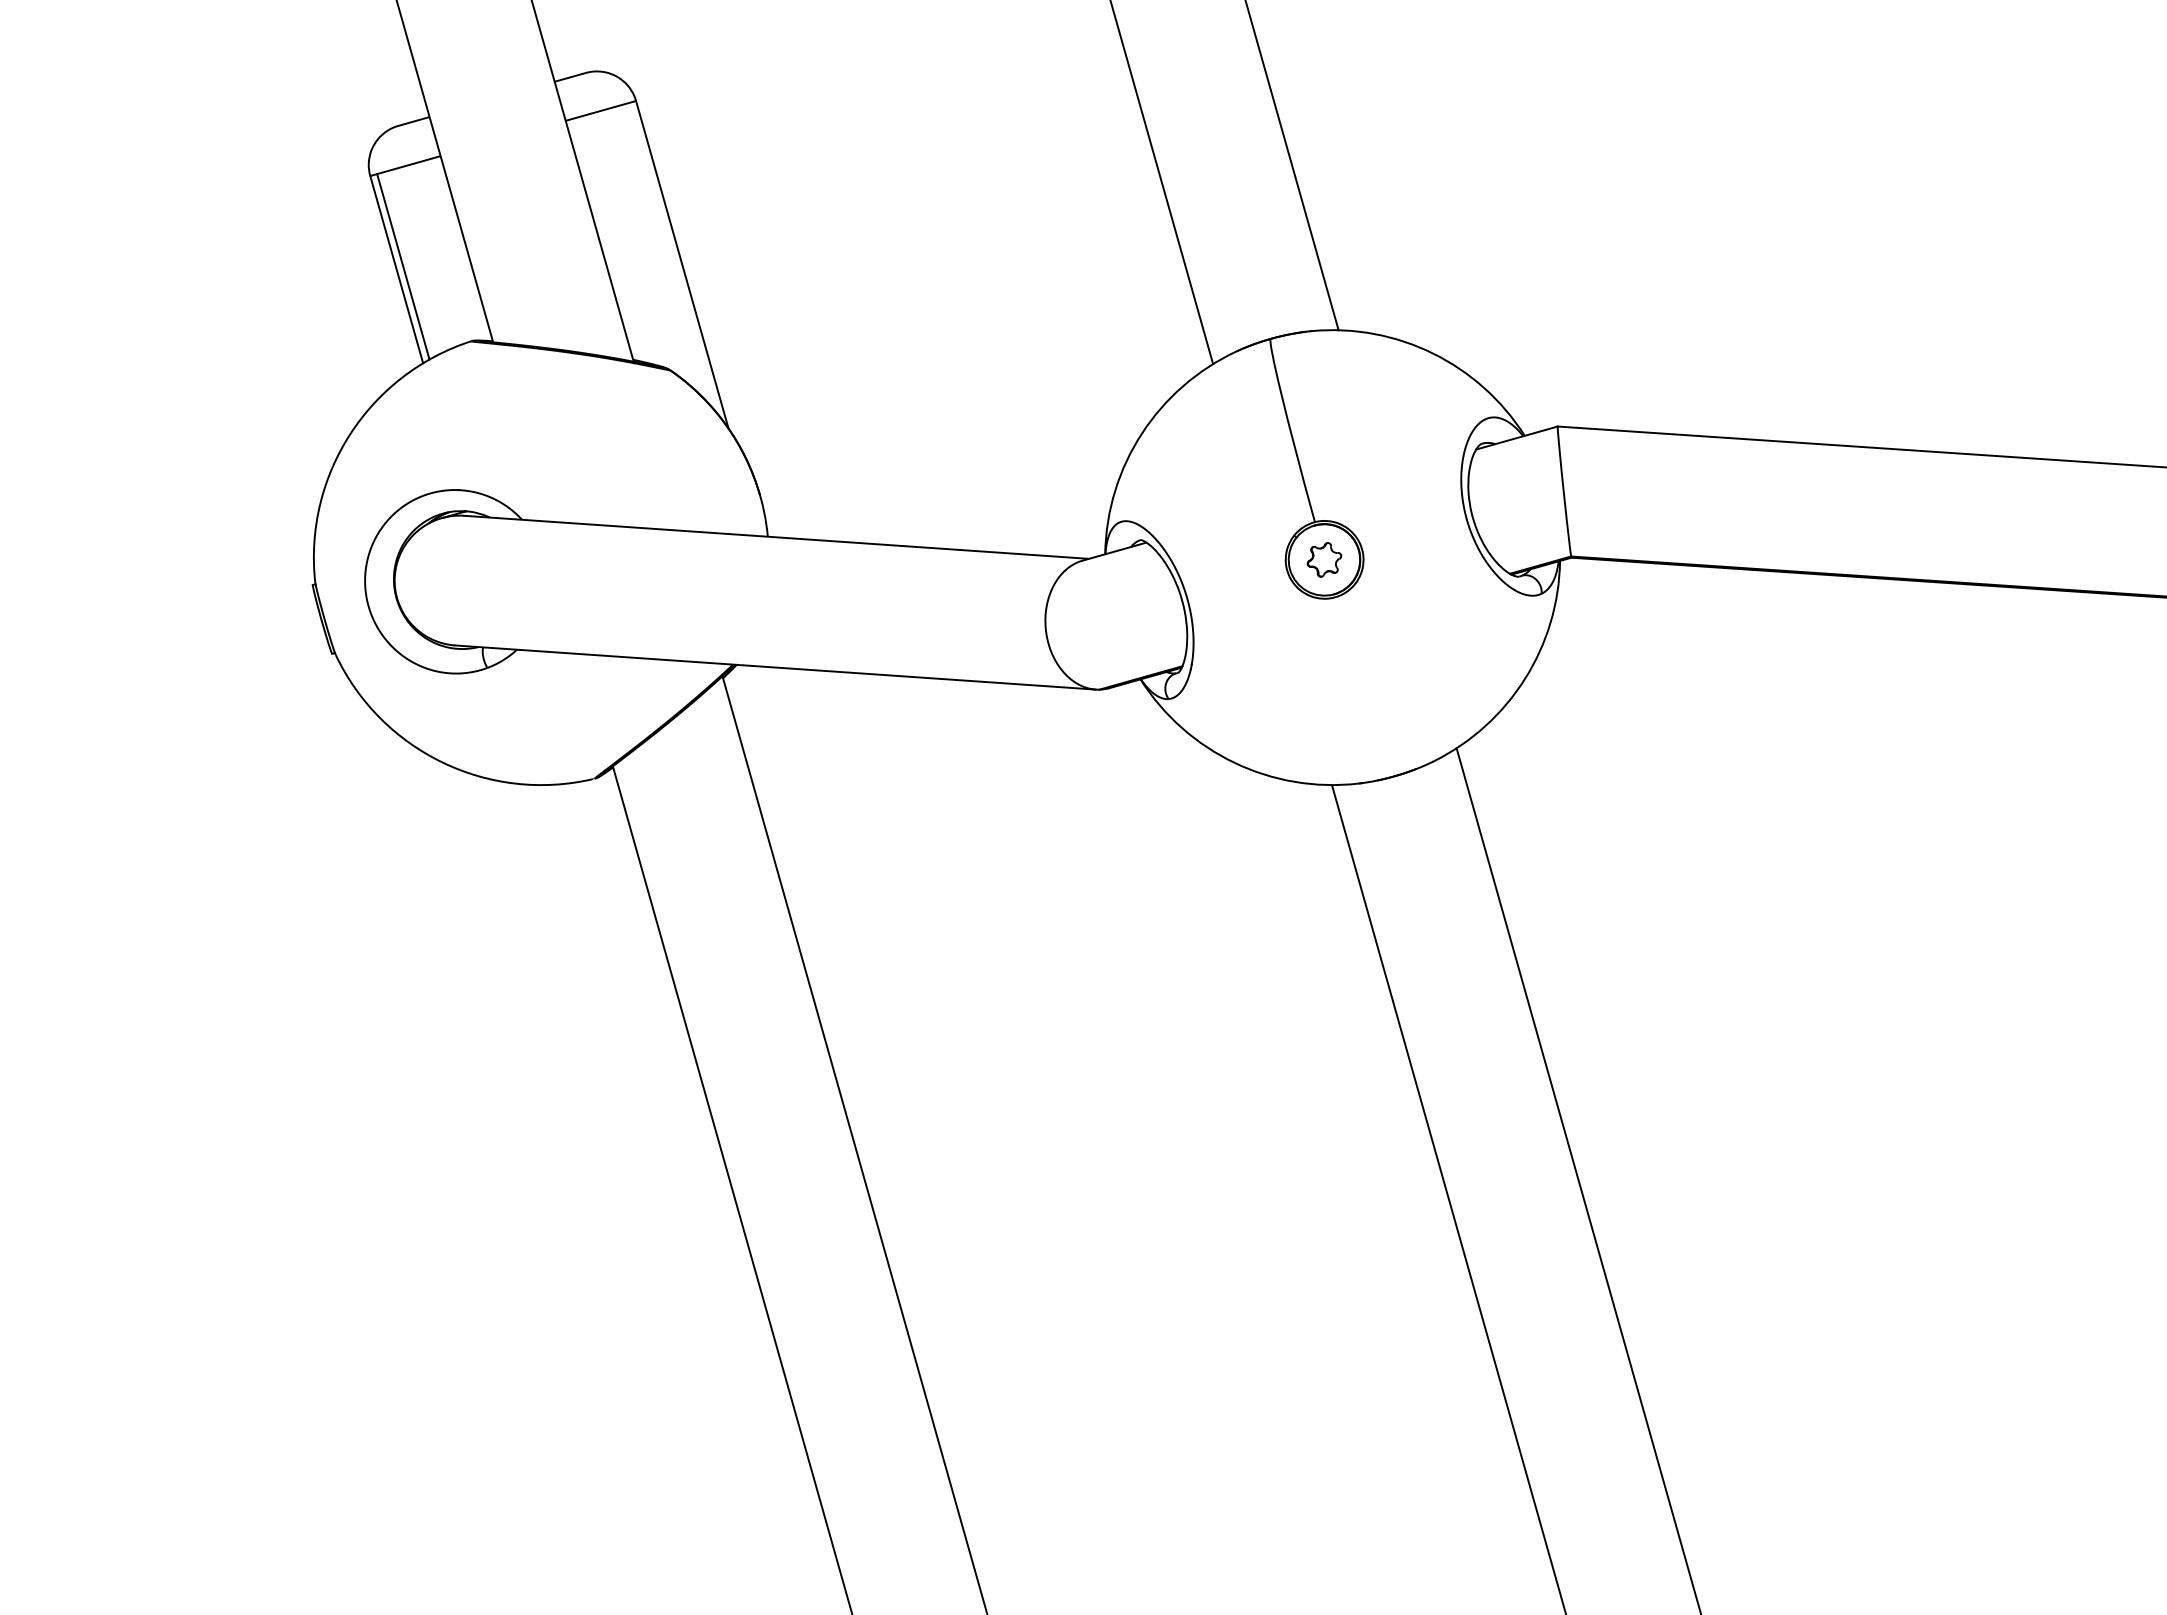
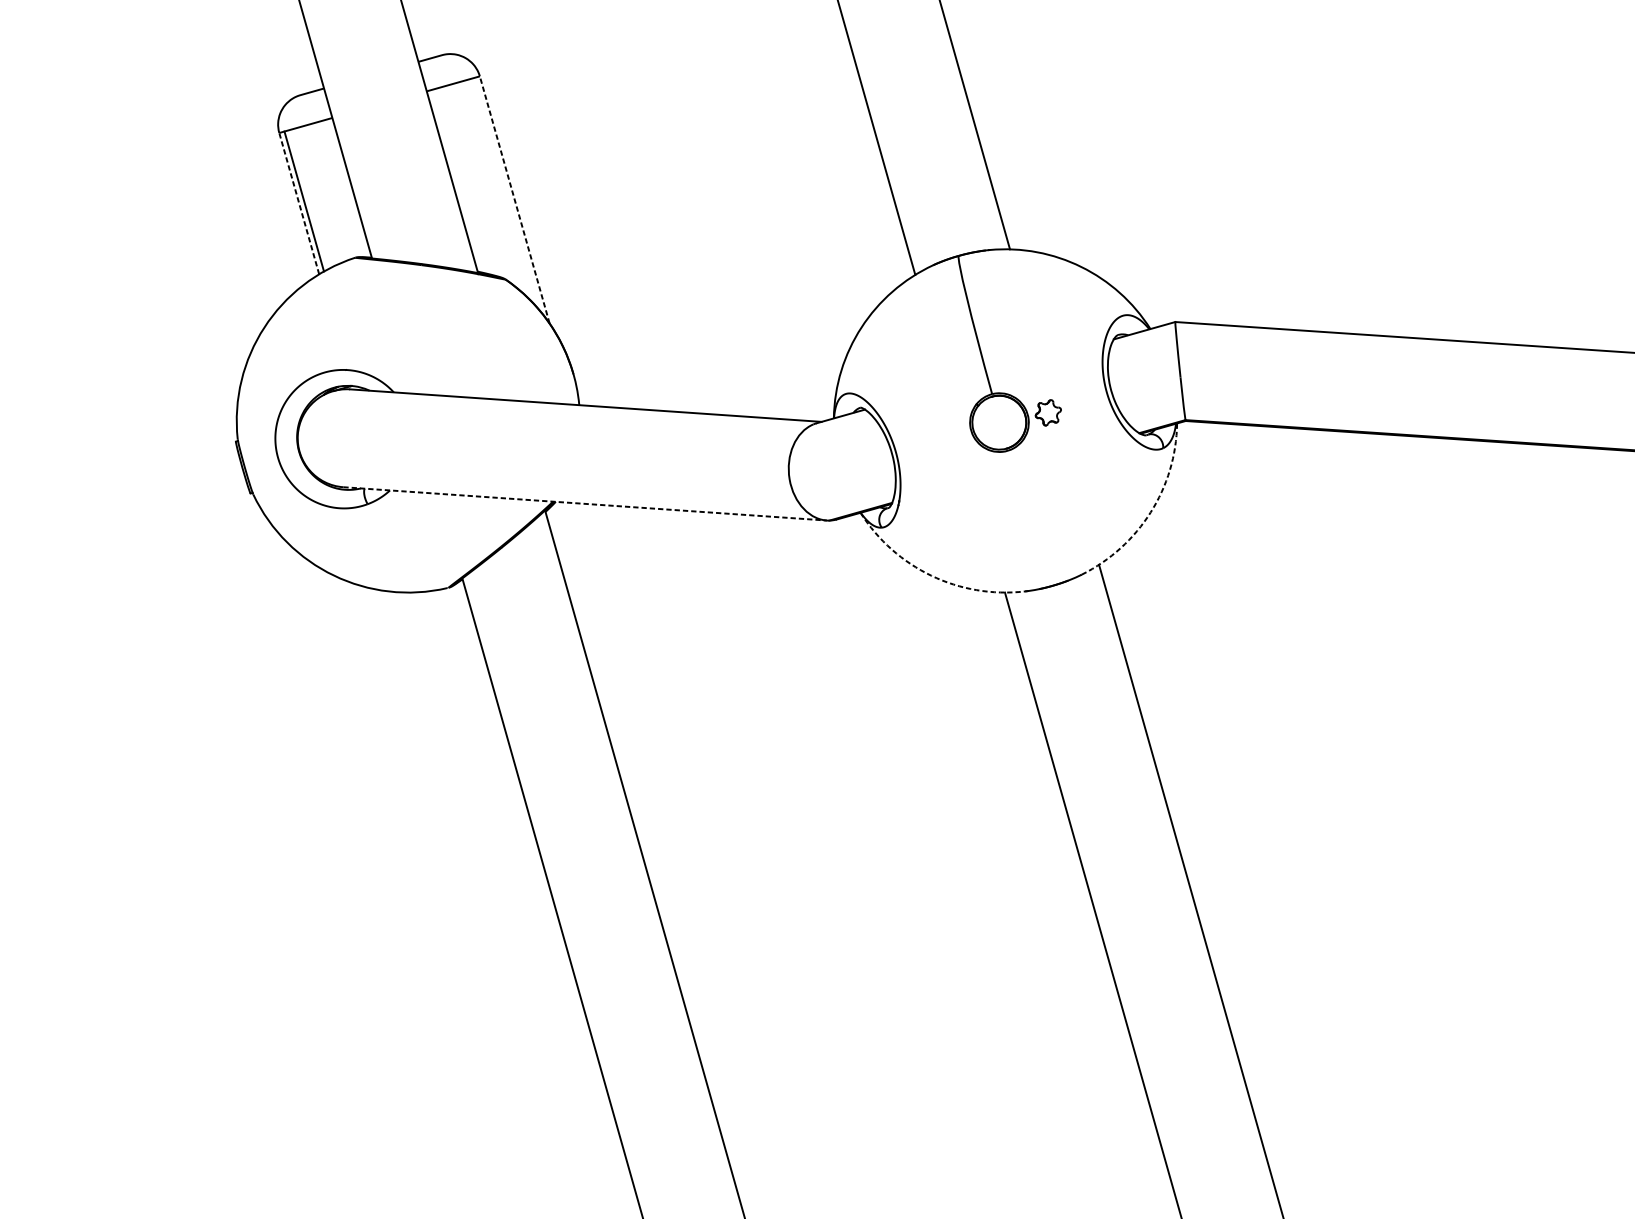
line: (682, 264) -> (514, 199), solid -> dashed
line: (396, 269) -> (299, 203), solid -> dashed
part: (1324, 559) -> (1048, 412), moved
line: (776, 667) -> (585, 503), solid -> dashed
arc: (1525, 678) -> (1151, 512), solid -> dashed
arc: (1234, 762) -> (931, 575), solid -> dashed

